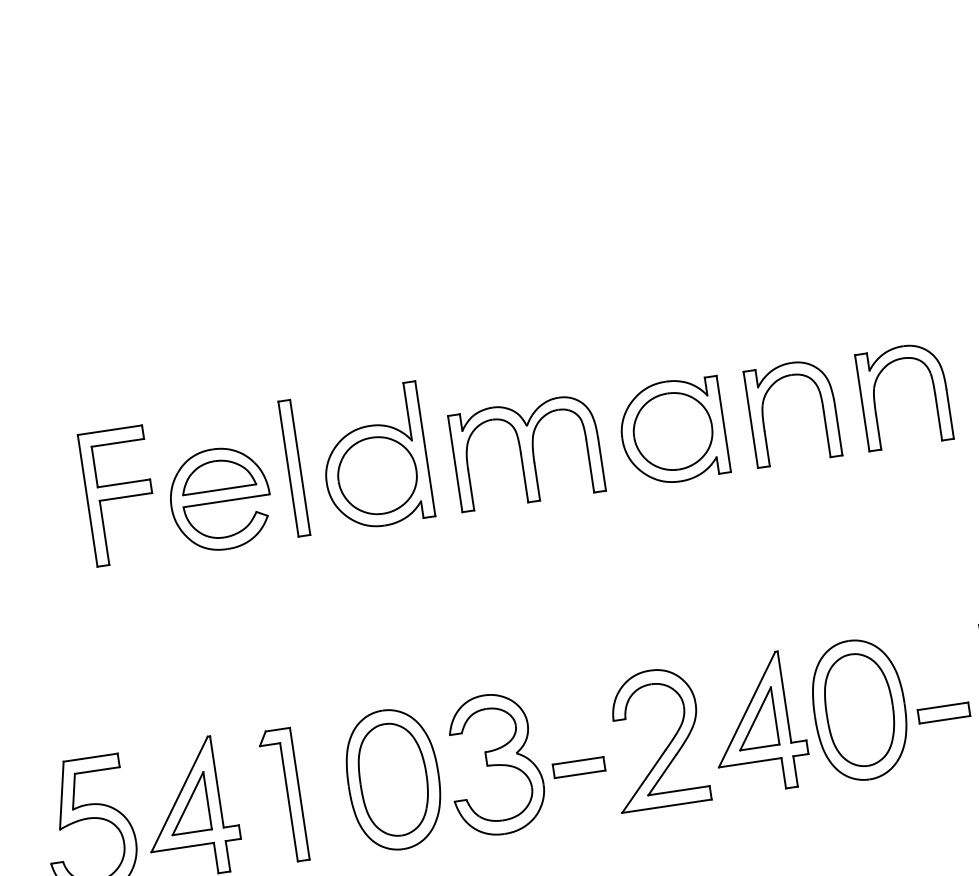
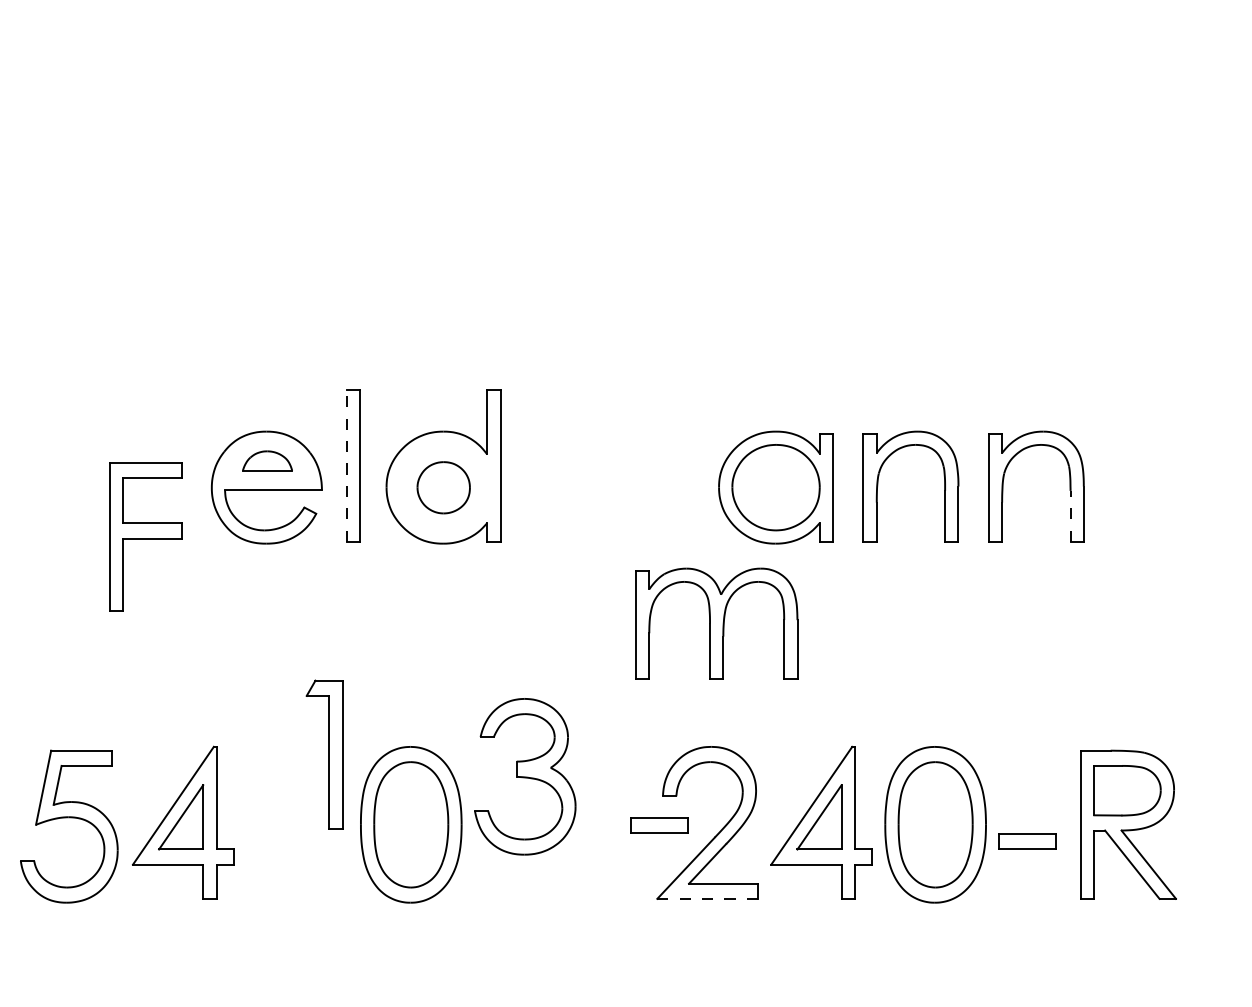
line: (938, 417) -> (1070, 515), solid -> dashed
part: (526, 452) -> (716, 623), moved
line: (288, 468) -> (346, 465), solid -> dashed
part: (217, 474) -> (267, 460), size x0.6
part: (377, 475) -> (443, 487), size x0.6
part: (119, 495) -> (145, 536), moved
part: (495, 764) -> (525, 776), moved
part: (579, 767) -> (659, 825), moved
part: (283, 795) -> (324, 754), moved
line: (666, 805) -> (707, 898), solid -> dashed

